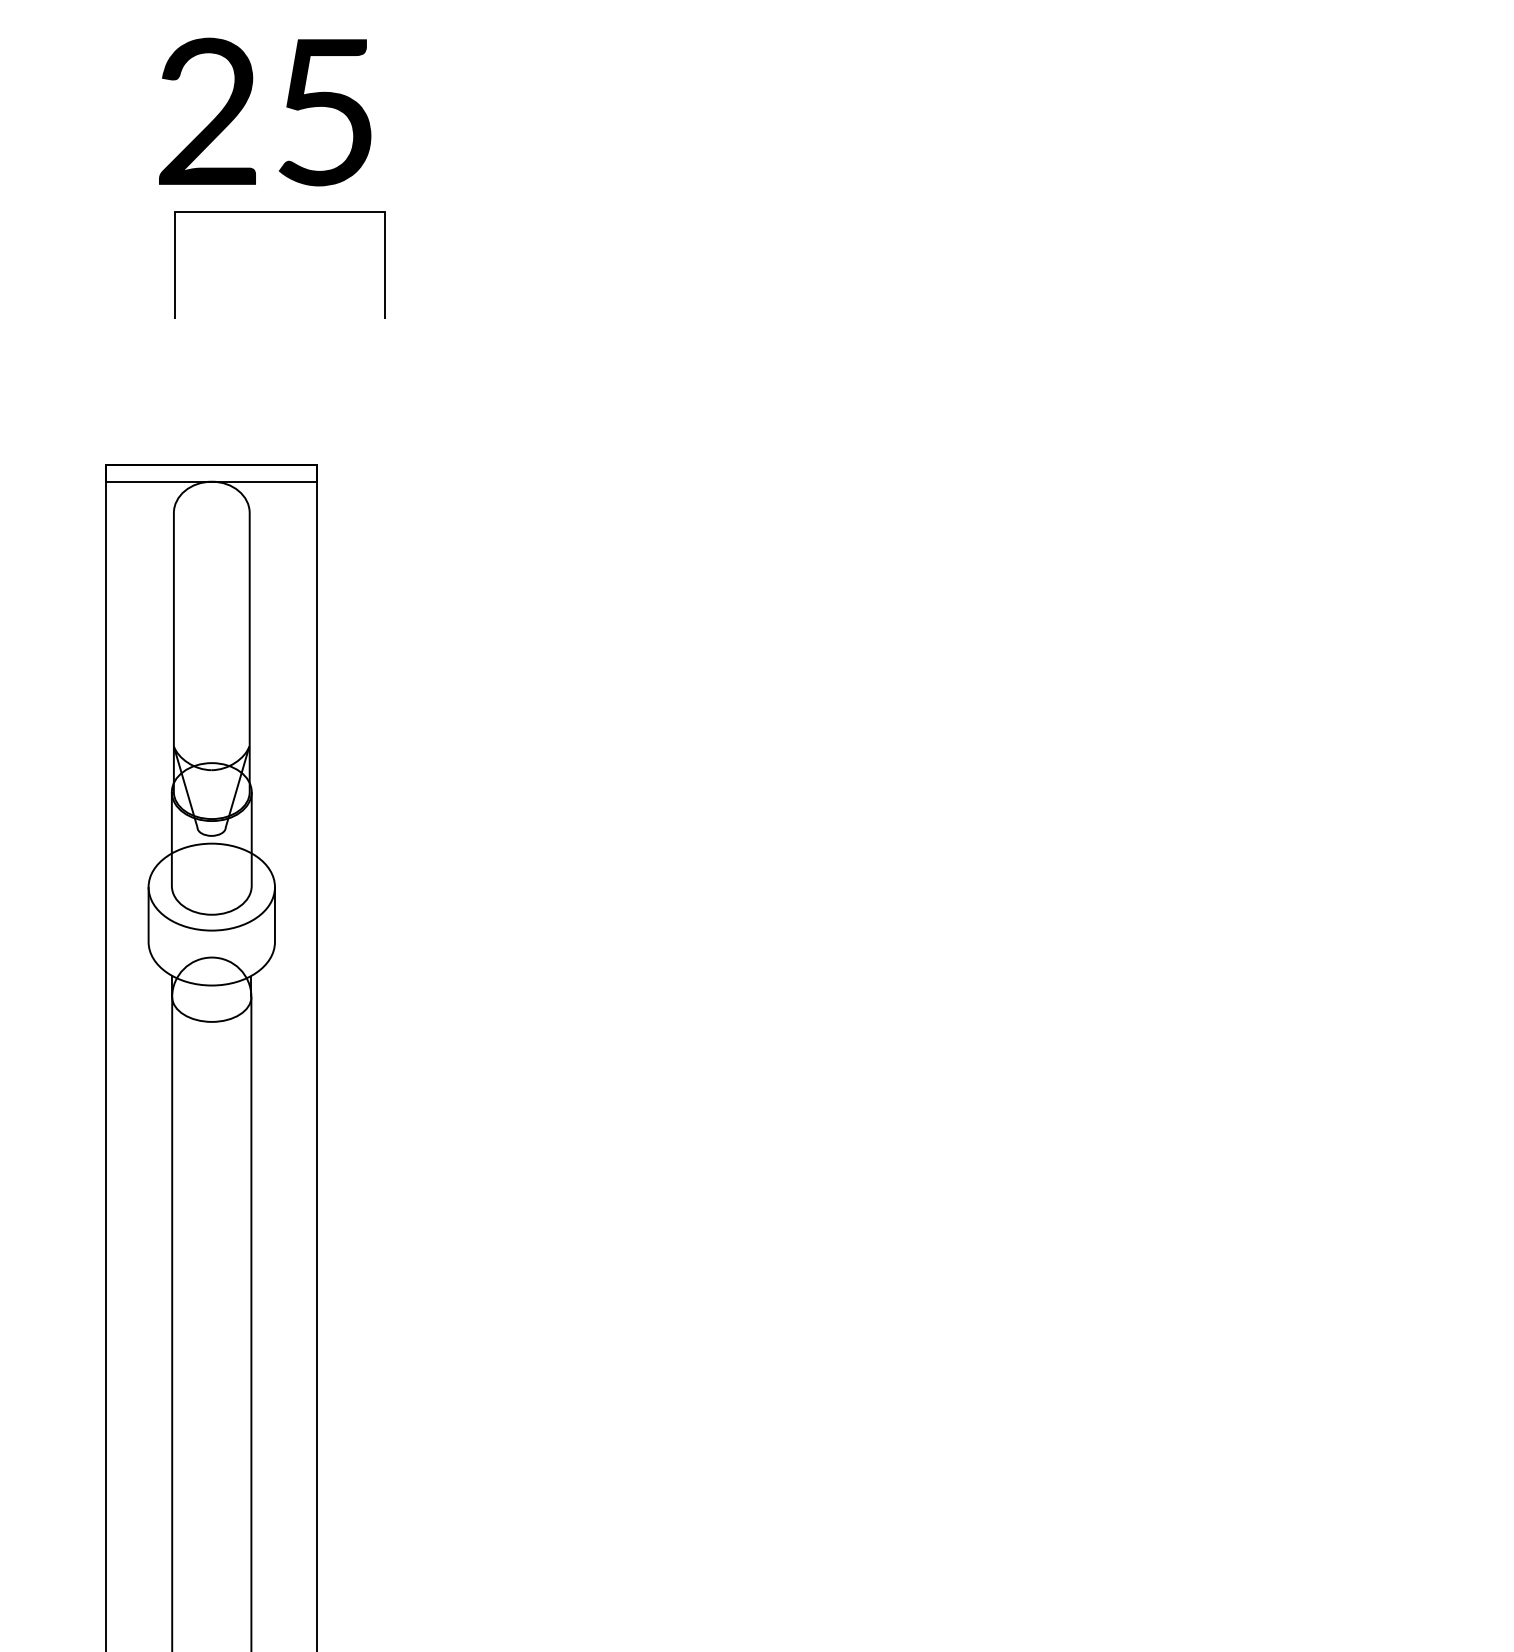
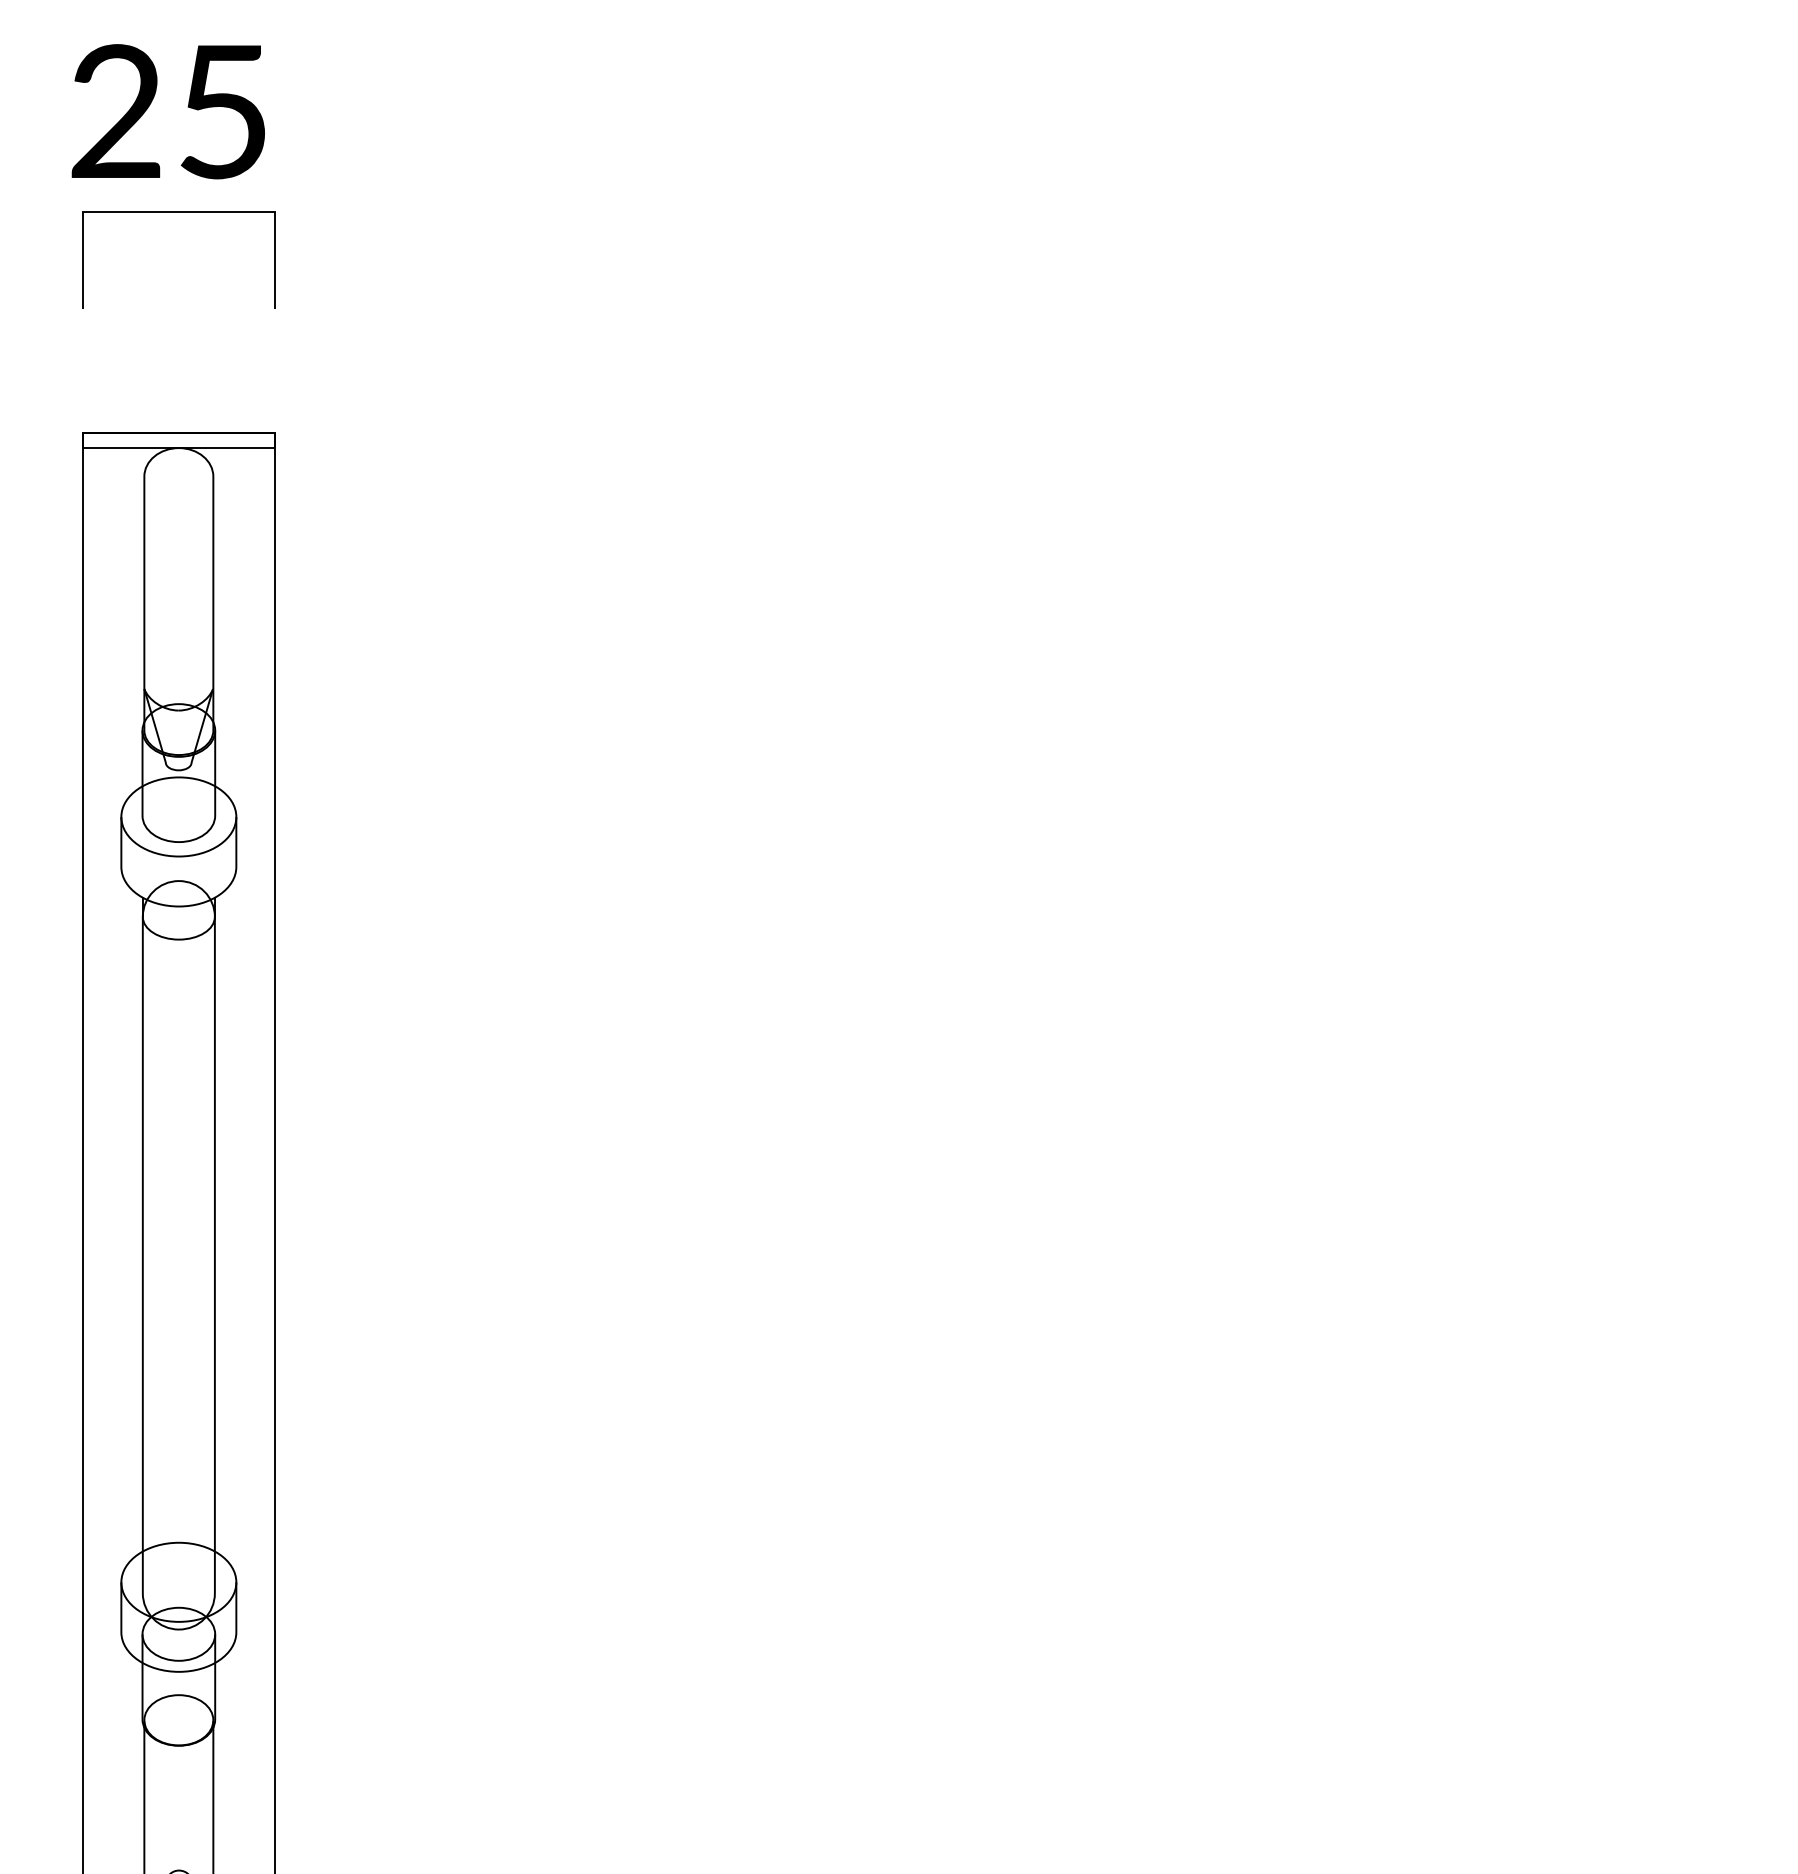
text: (264, 111) -> (167, 111), moved
line: (279, 212) -> (178, 212), moved

